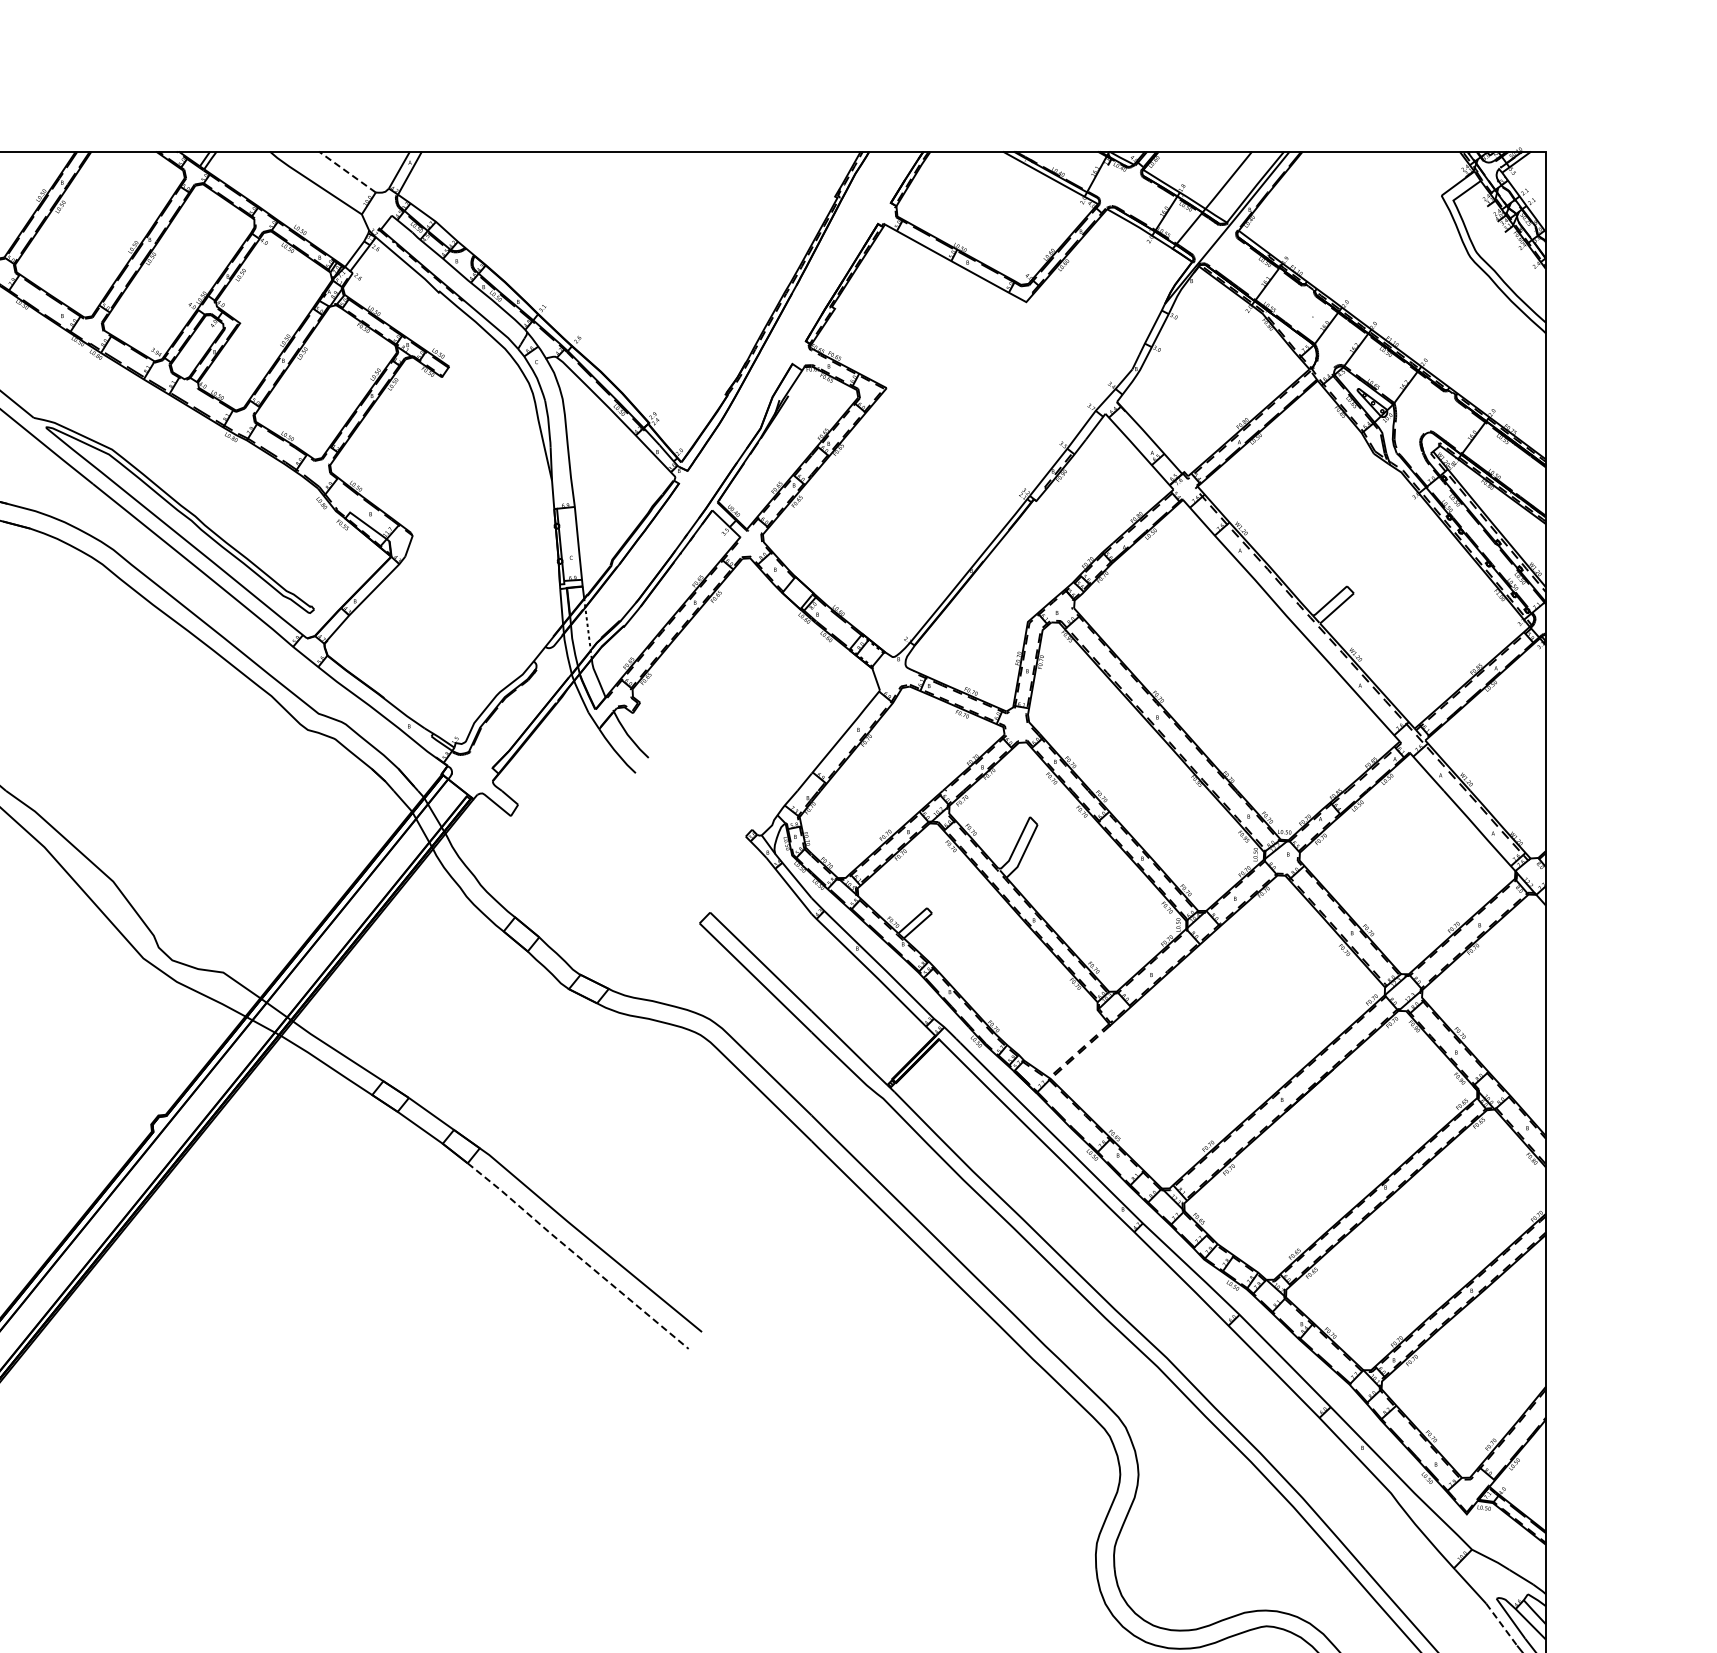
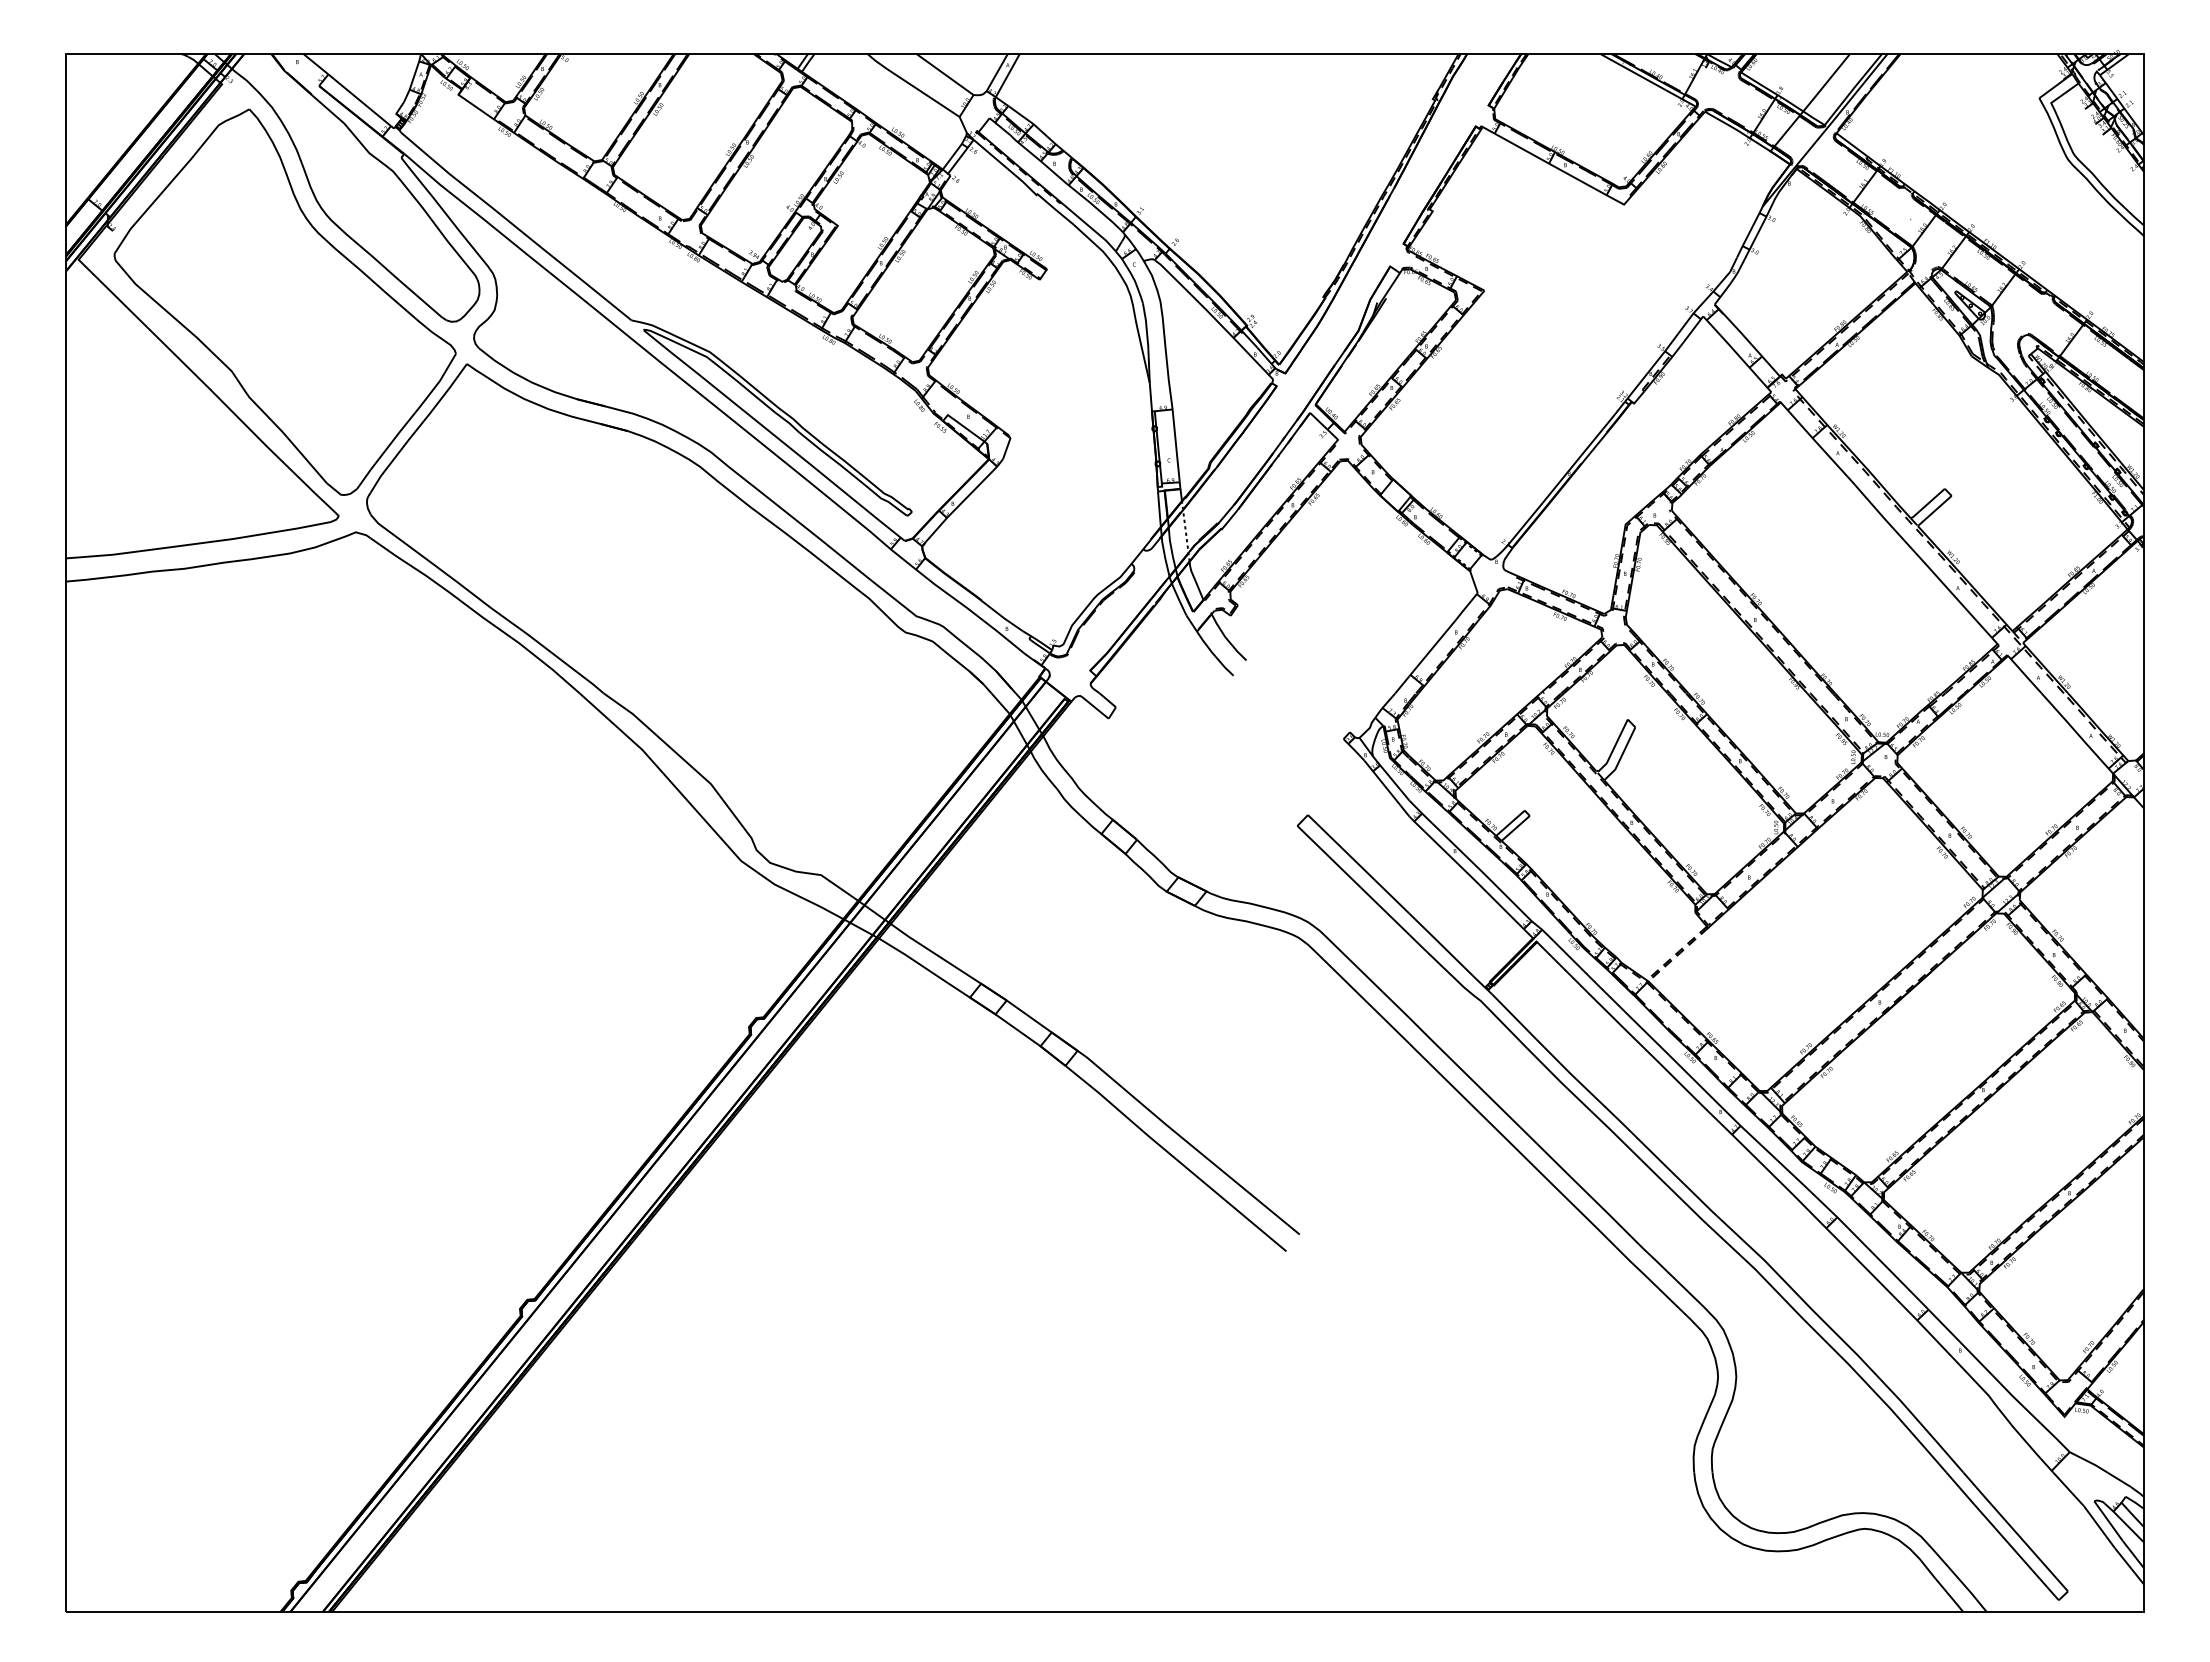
line: (346, 171) -> (944, 74), dashed -> solid
line: (576, 1254) -> (1174, 1157), dashed -> solid
line: (1501, 1624) -> (2099, 1527), dashed -> solid

